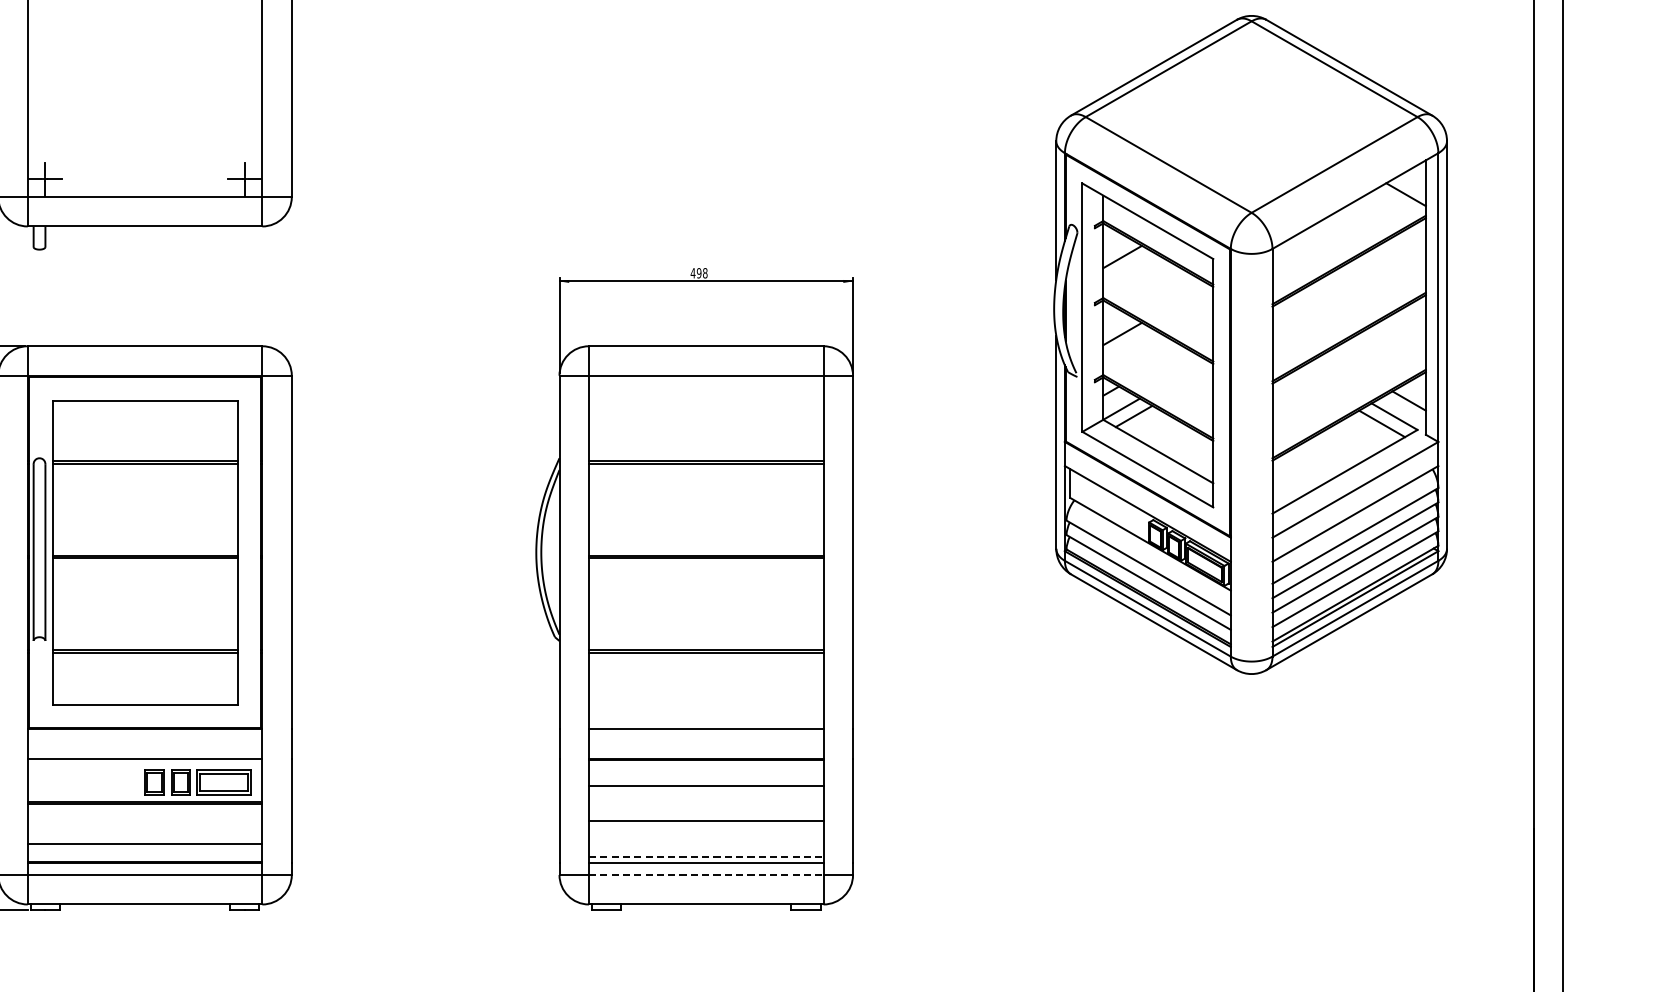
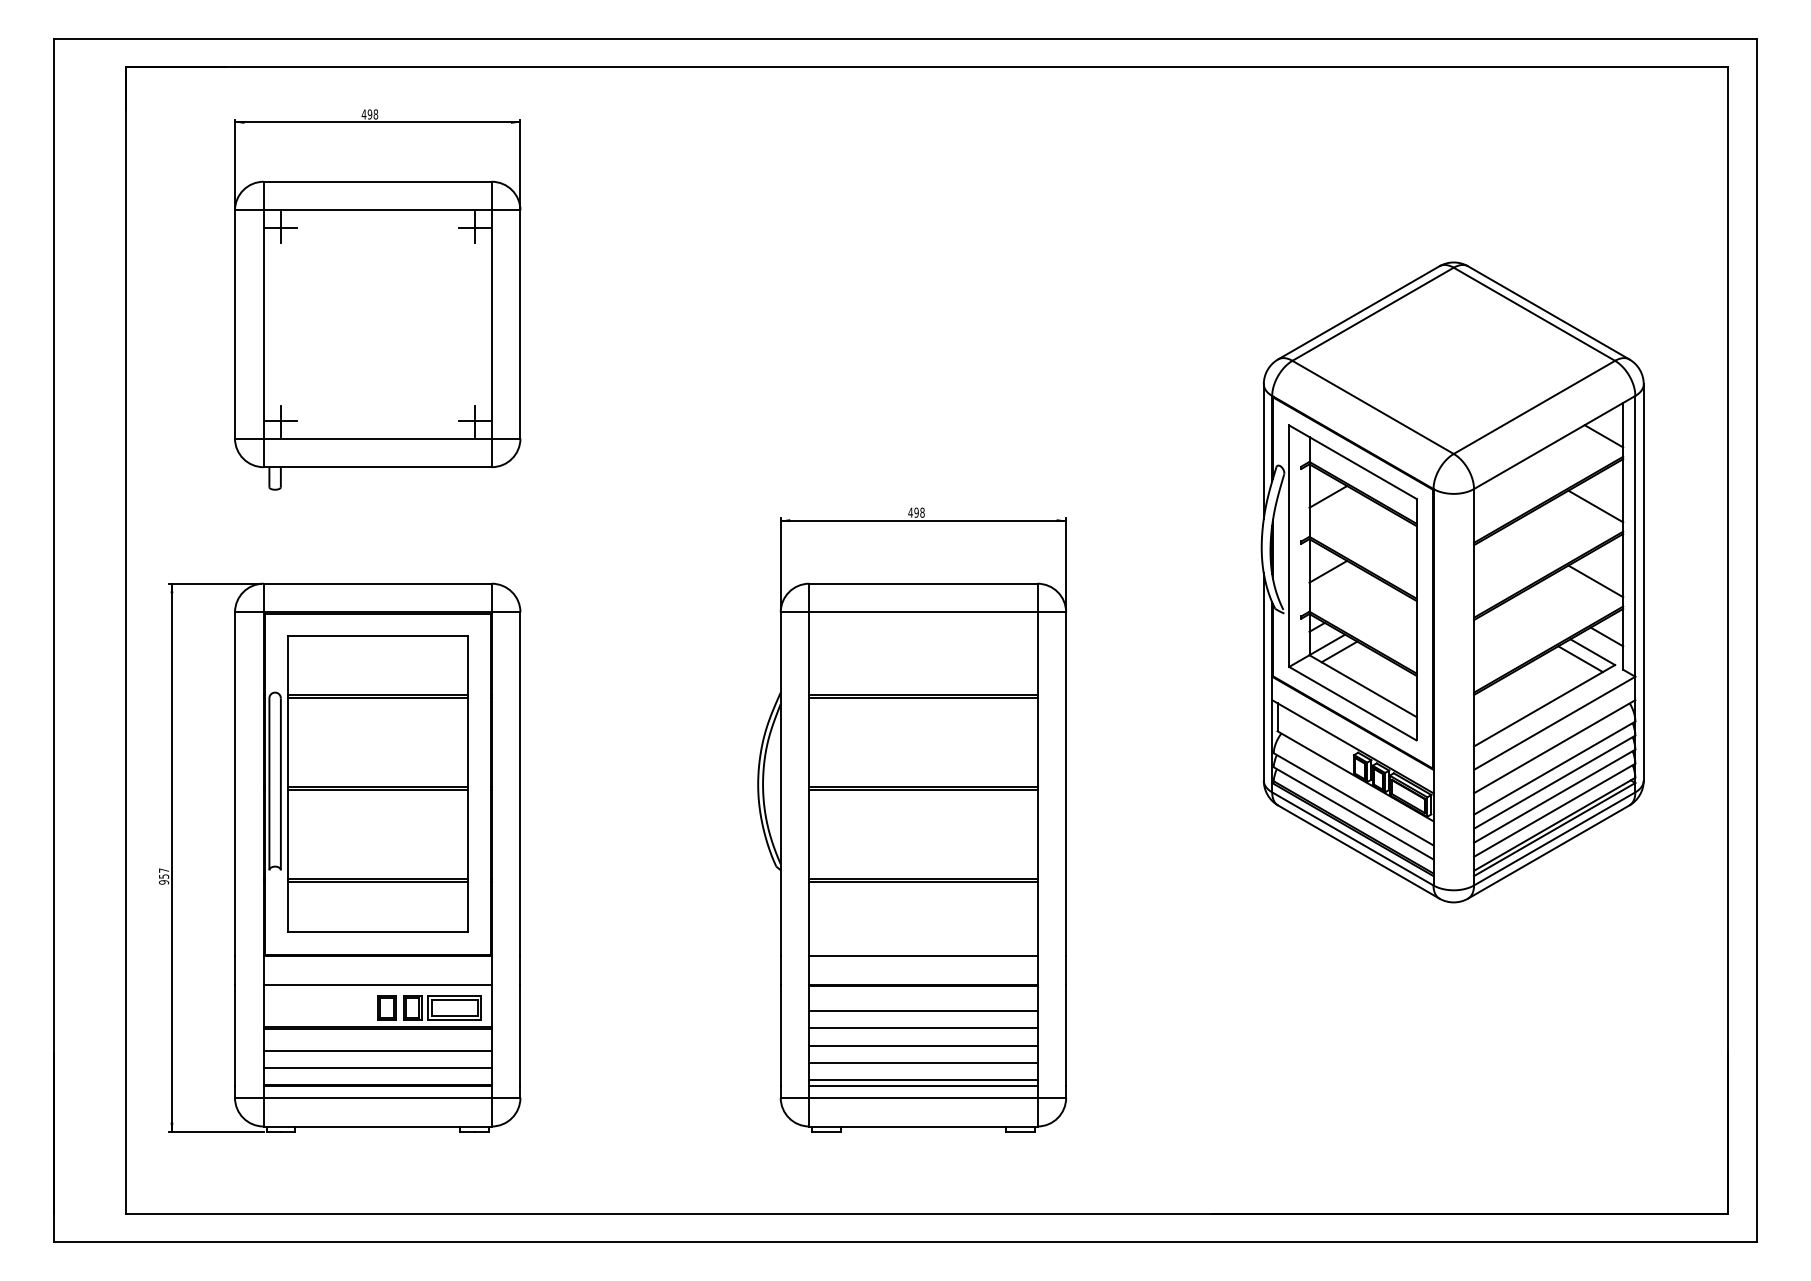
line: (1397, 266) -> (1595, 506), added
line: (1397, 344) -> (1595, 581), added
line: (706, 803) -> (923, 1028), added
line: (144, 826) -> (377, 1050), added
line: (706, 838) -> (923, 1062), added
line: (706, 856) -> (923, 1079), dashed -> solid
line: (706, 874) -> (923, 1097), dashed -> solid

